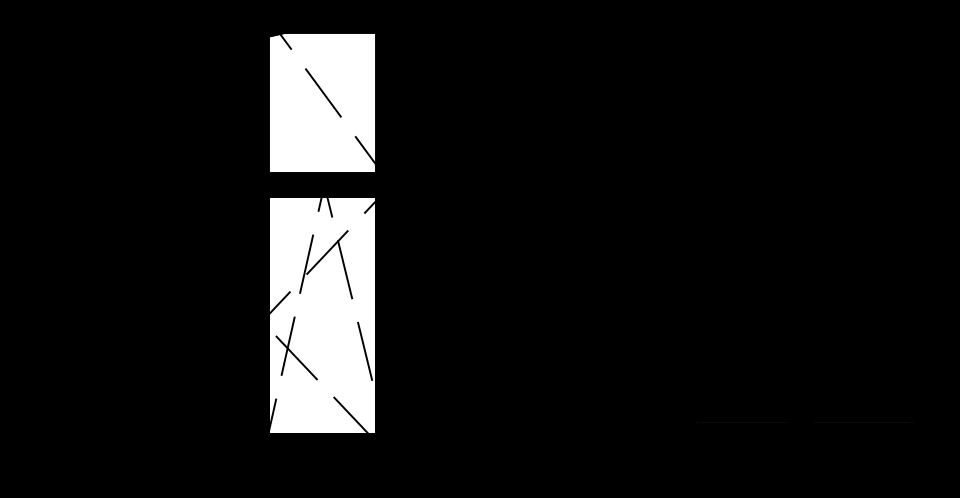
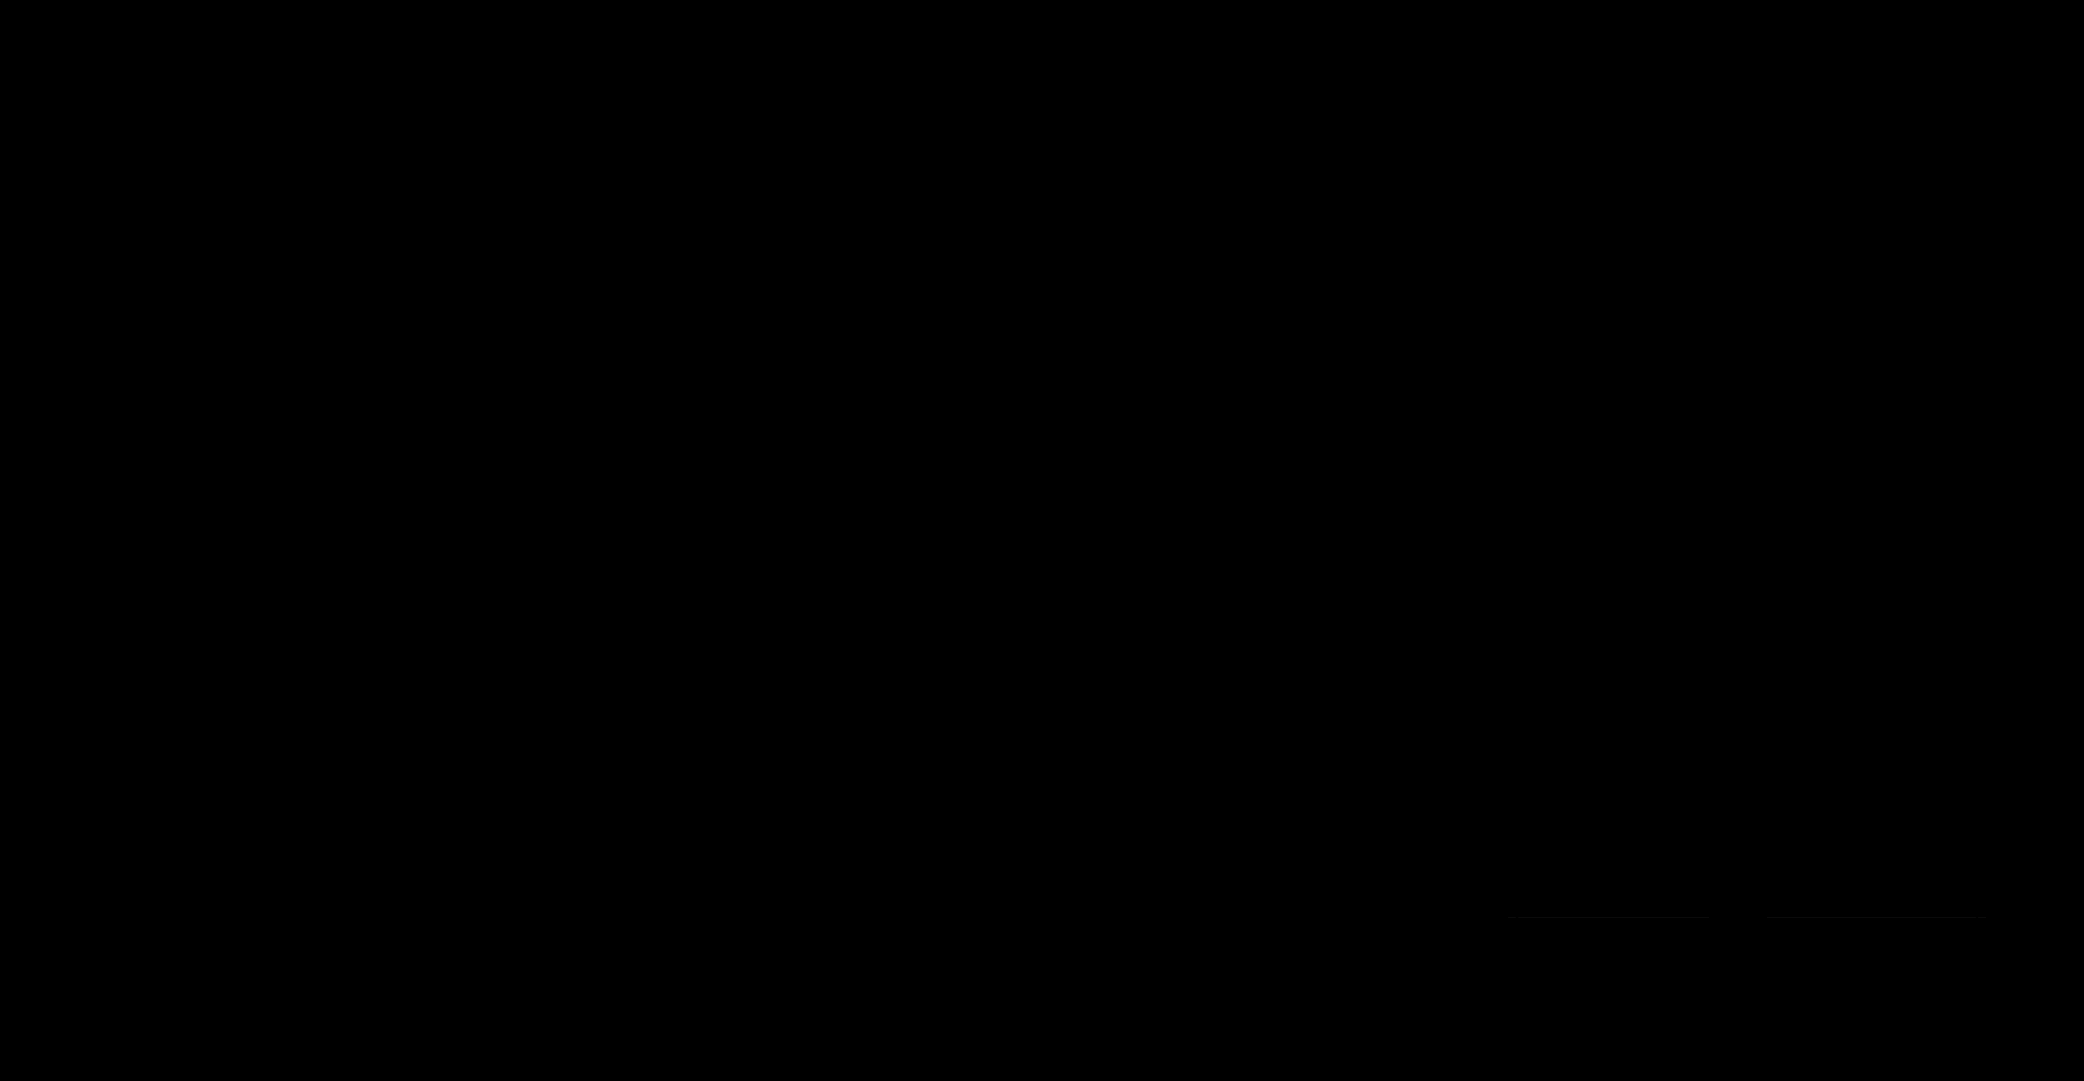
fill: (322, 103) -> (700, 224), added
fill: (322, 314) -> (700, 682), added

